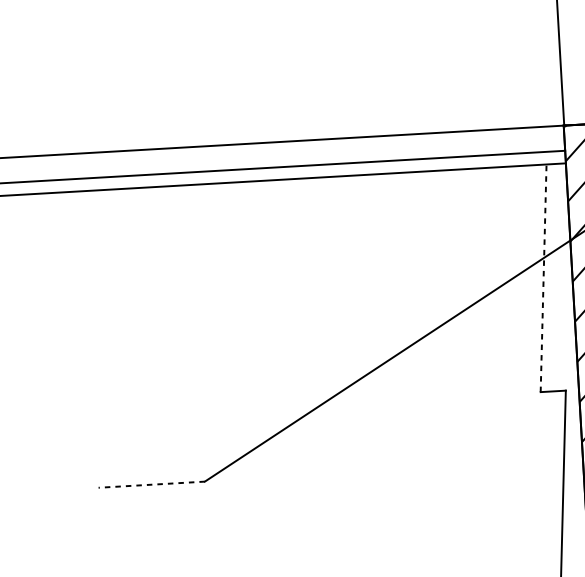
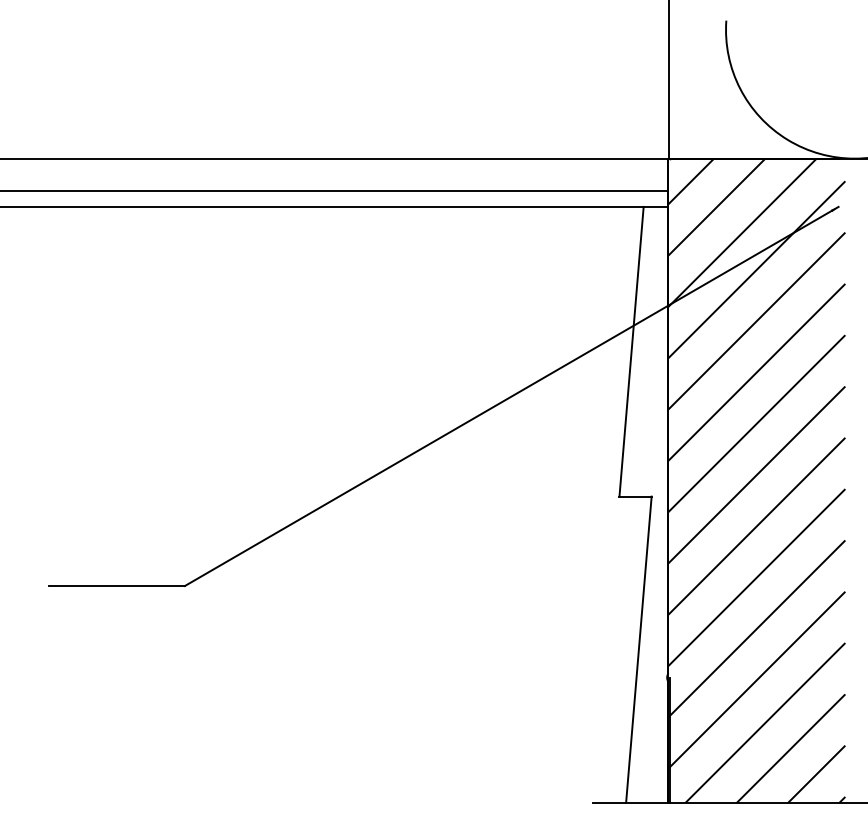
line: (543, 278) -> (631, 351), dashed -> solid
line: (151, 485) -> (116, 586), dashed -> solid

